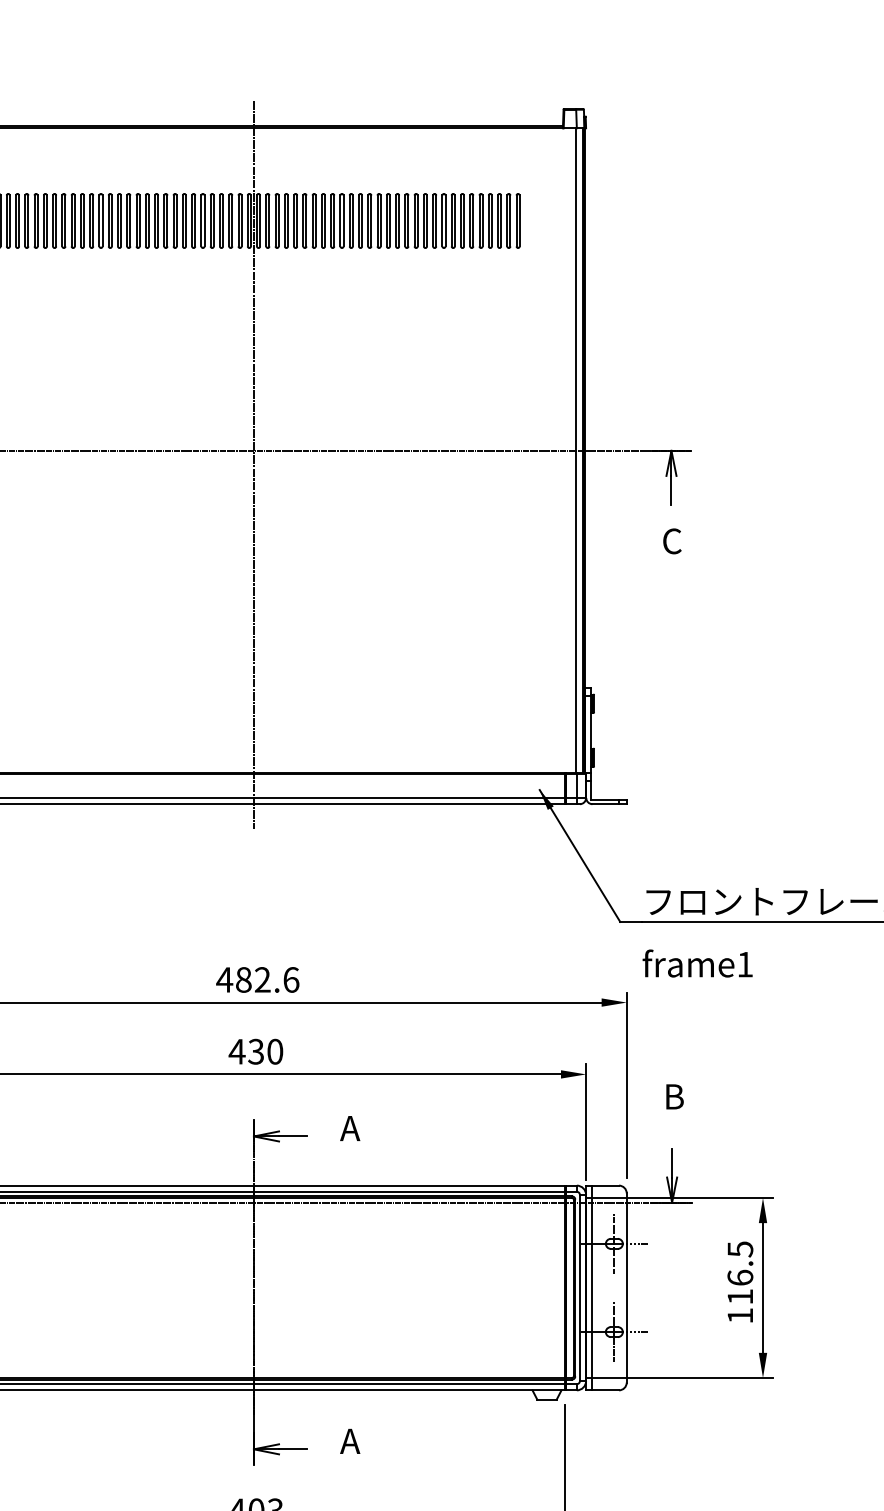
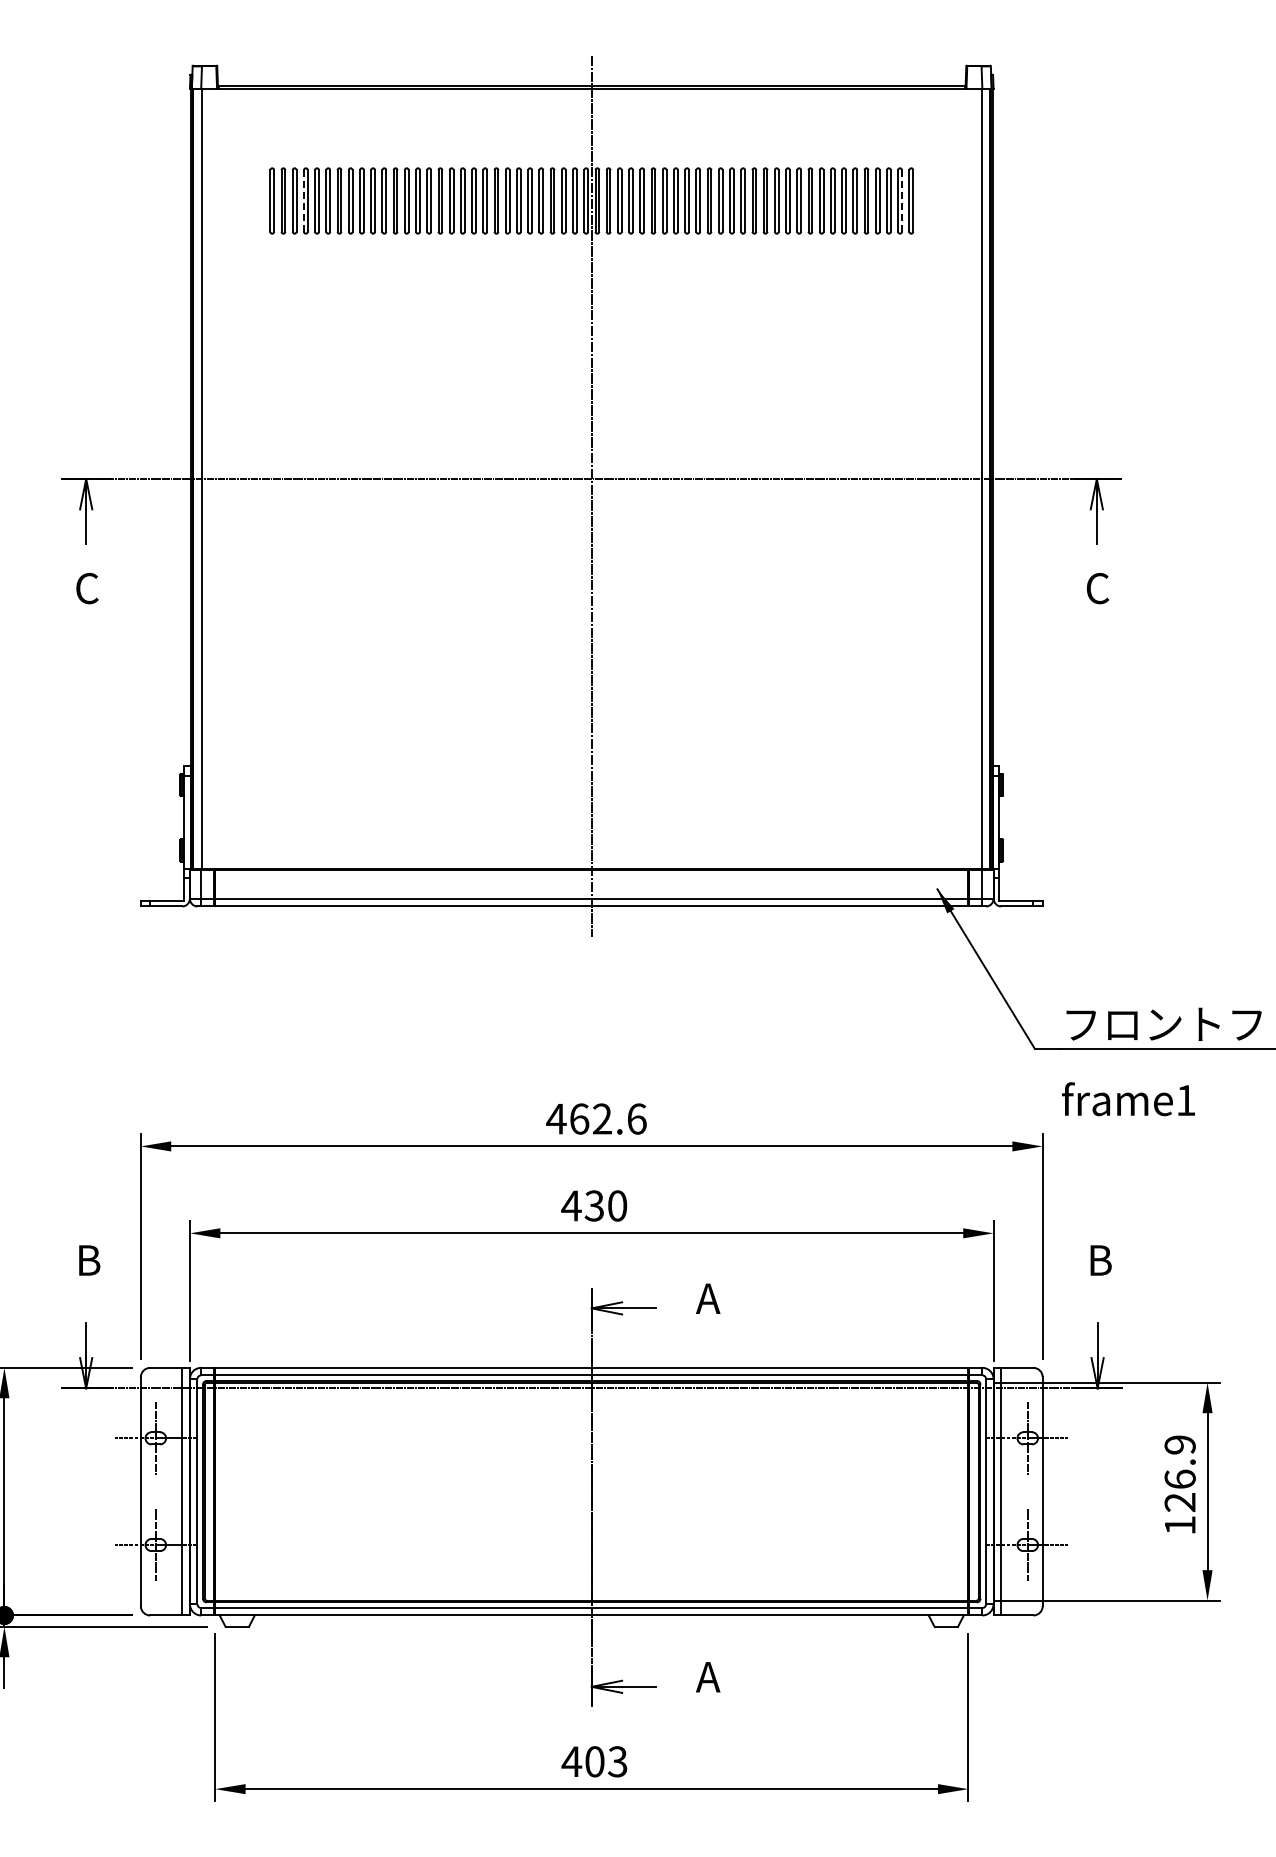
line: (15, 221) -> (303, 201), solid -> dashed
line: (510, 221) -> (902, 201), solid -> dashed
text: (243, 979) -> (579, 1118), 482.6 -> 462.6
text: (739, 1272) -> (1179, 1473), 116.5 -> 126.9

